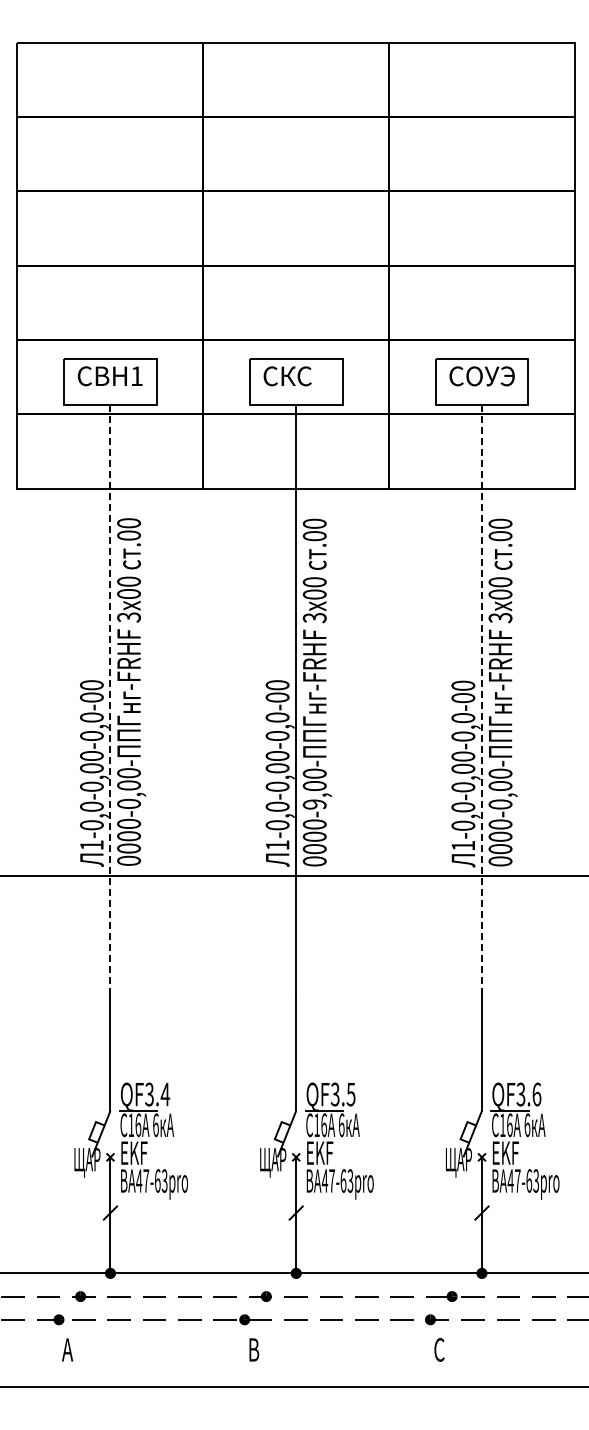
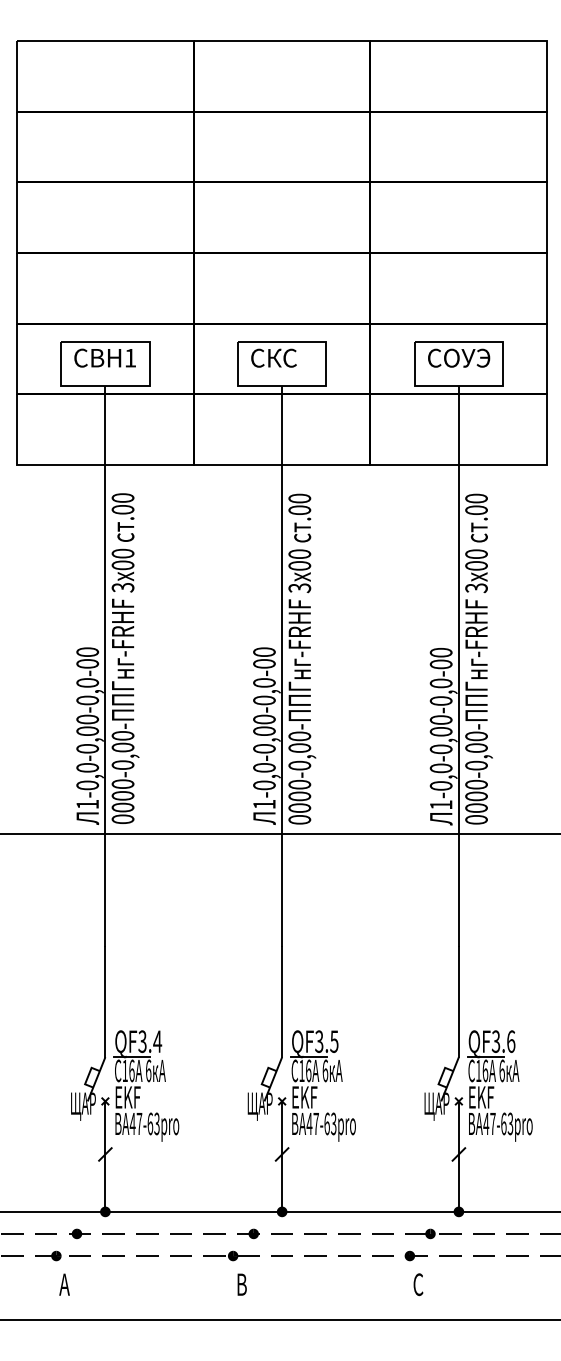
line: (481, 699) -> (458, 665), dashed -> solid
line: (110, 700) -> (105, 666), dashed -> solid
text: (314, 804) -> (299, 765), 0000-9,00- -> 0000-0,00-

